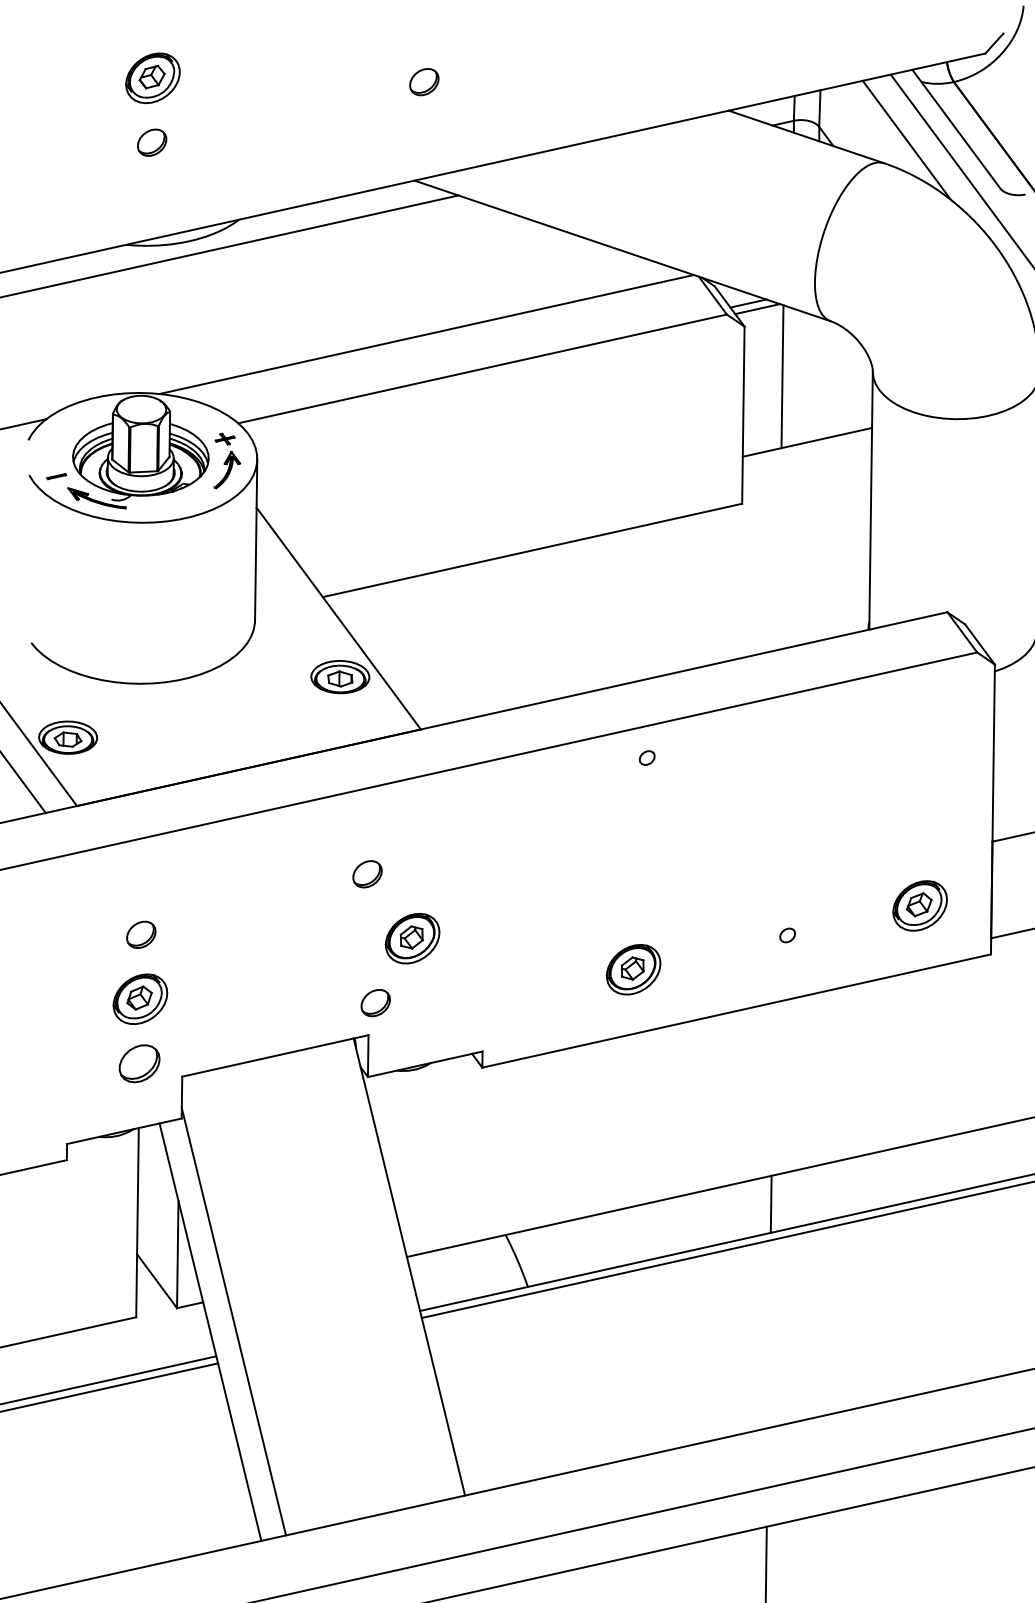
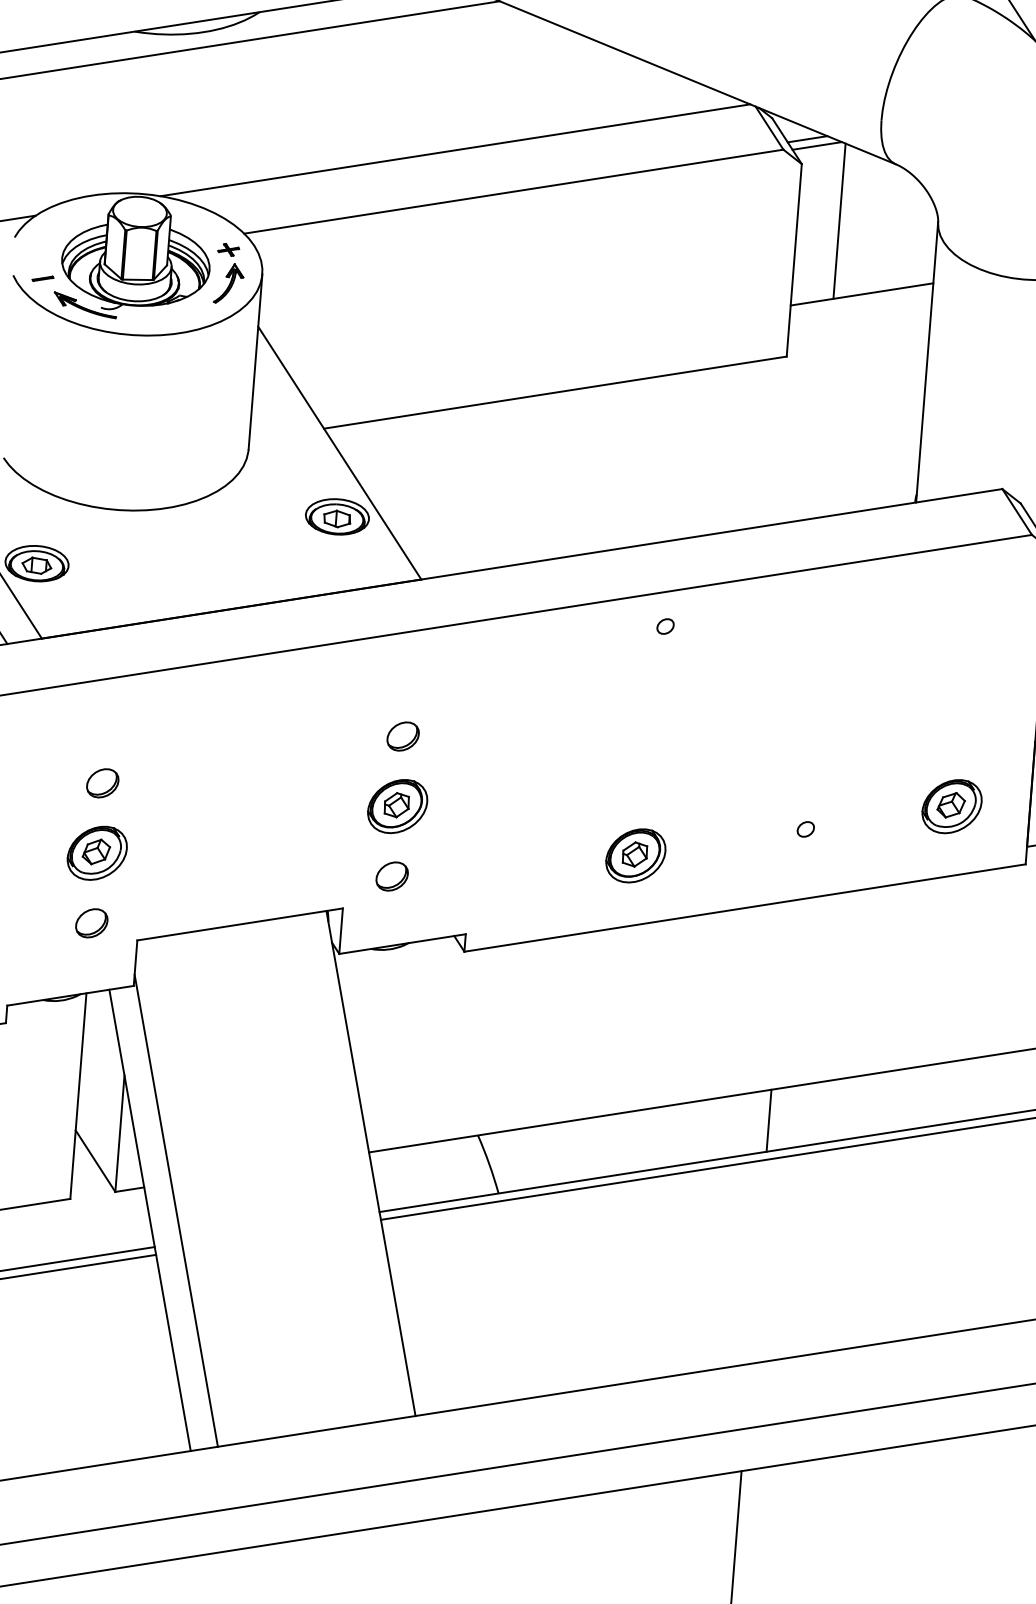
part: (367, 874) -> (403, 736), moved
part: (375, 1003) -> (391, 876), moved
part: (139, 1063) -> (91, 923), size x0.71

